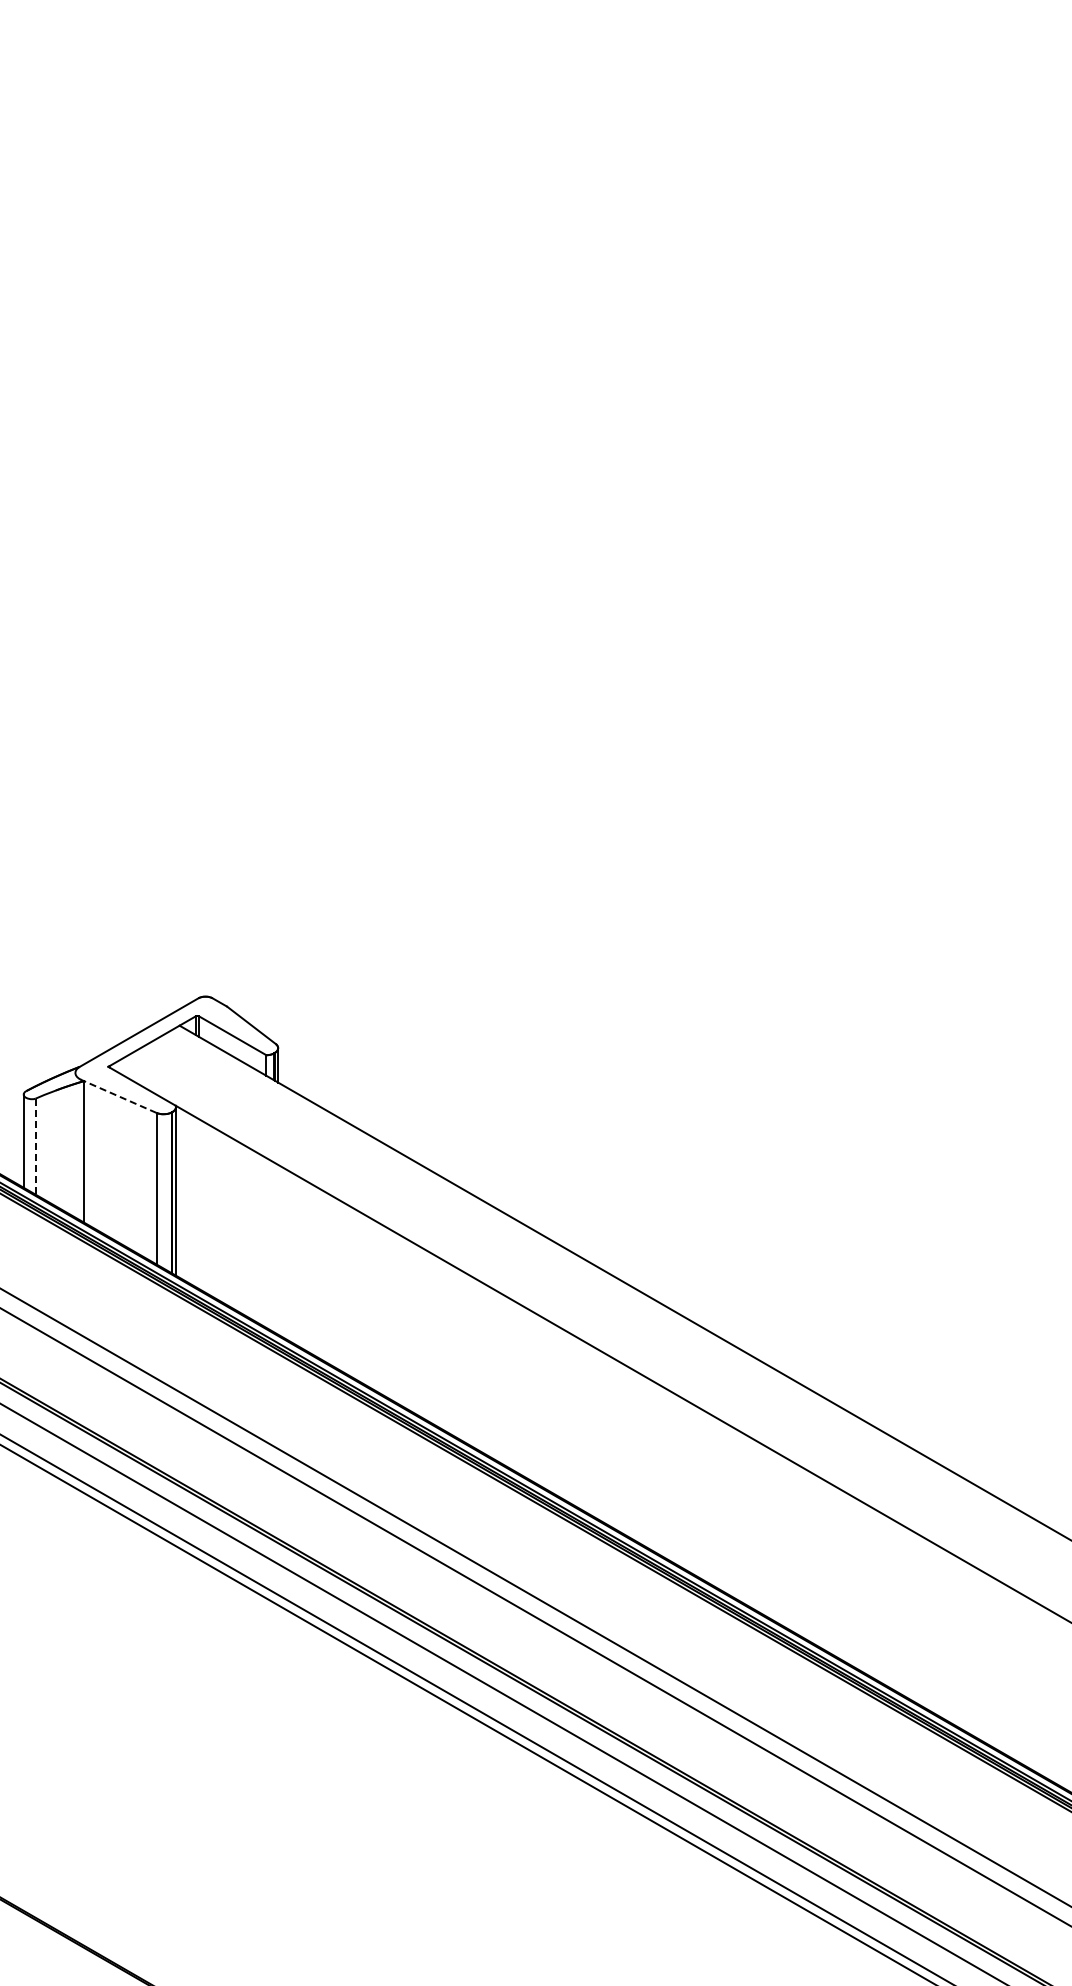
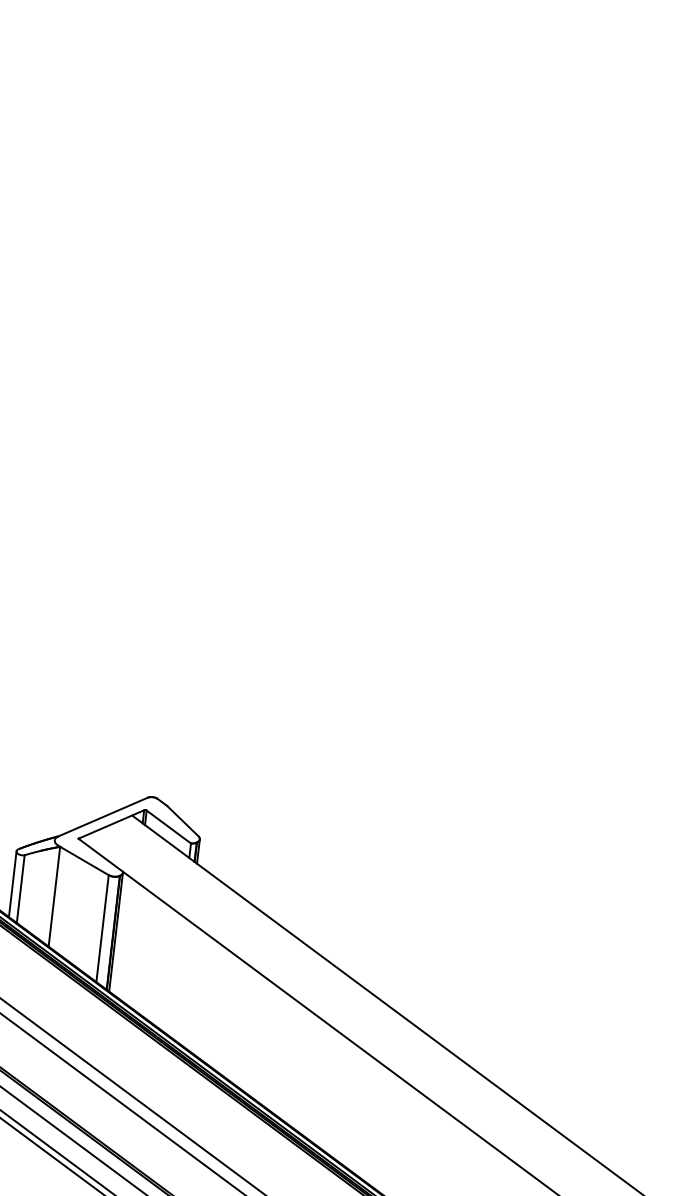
line: (120, 1097) -> (84, 861), dashed -> solid
line: (35, 1147) -> (20, 889), dashed -> solid

